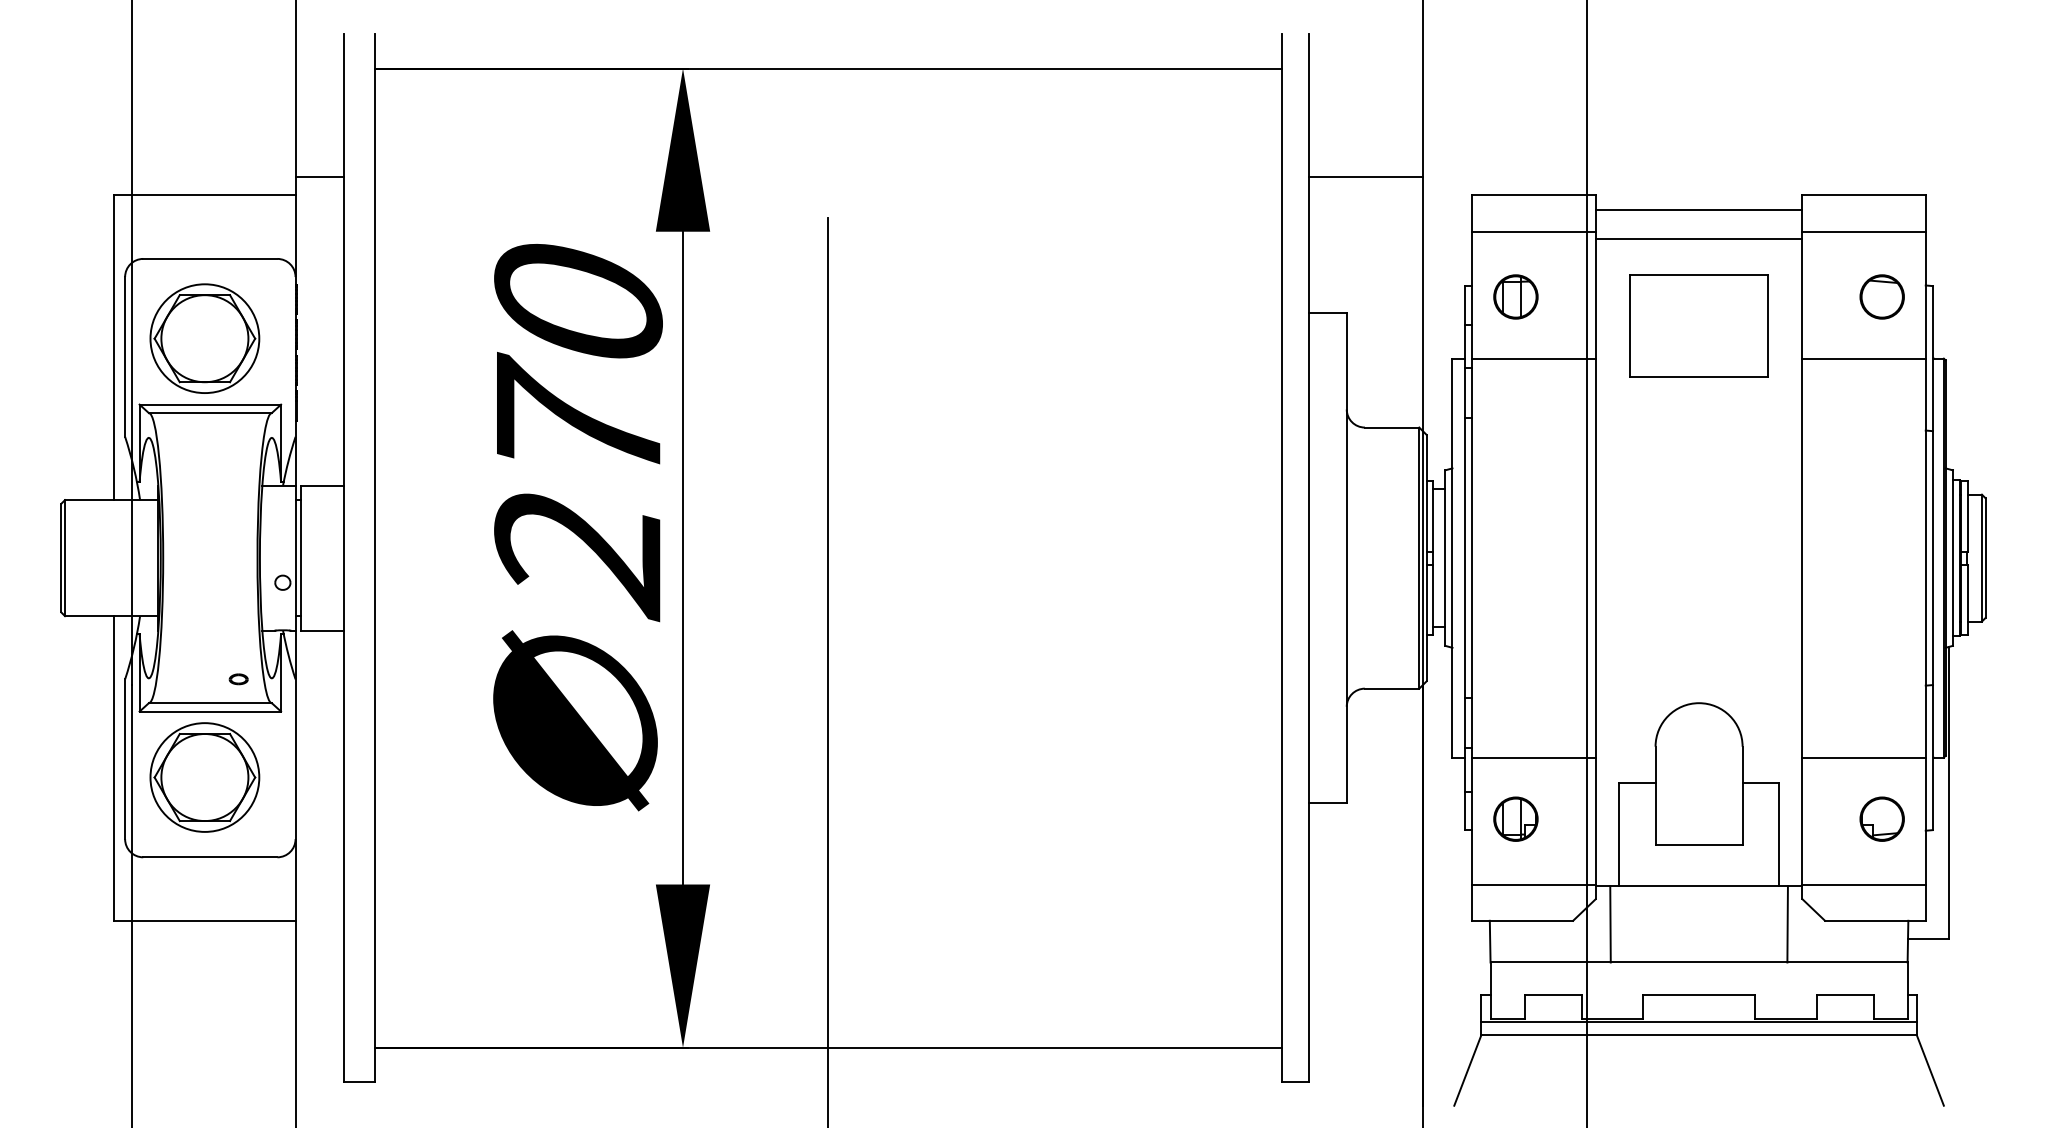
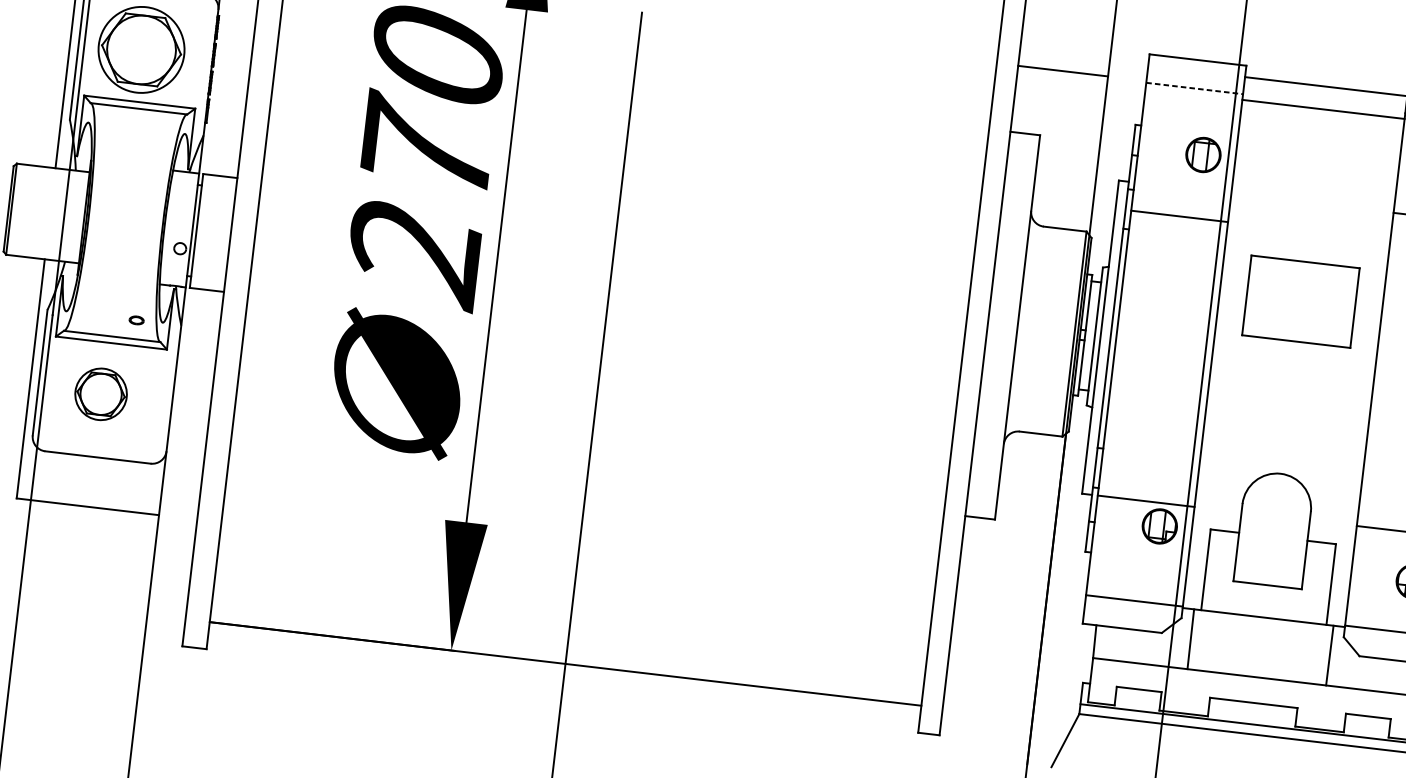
line: (1365, 177) -> (1062, 71), moved
line: (1534, 231) -> (1195, 88), solid -> dashed
part: (1515, 296) -> (1203, 154), moved
part: (1698, 325) -> (1300, 301), moved
line: (1533, 358) -> (1179, 216), moved
part: (204, 777) -> (100, 394), size x0.6
part: (1515, 818) -> (1159, 525), moved

